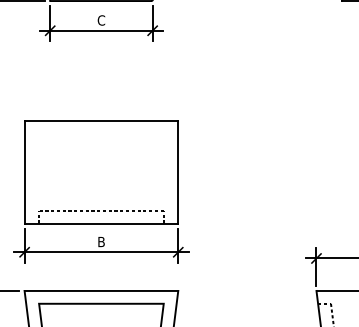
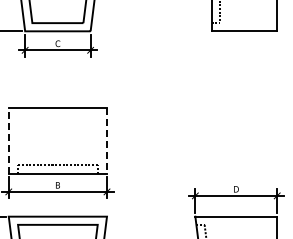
line: (24, 171) -> (8, 140), solid -> dashed
line: (179, 171) -> (107, 140), solid -> dashed

